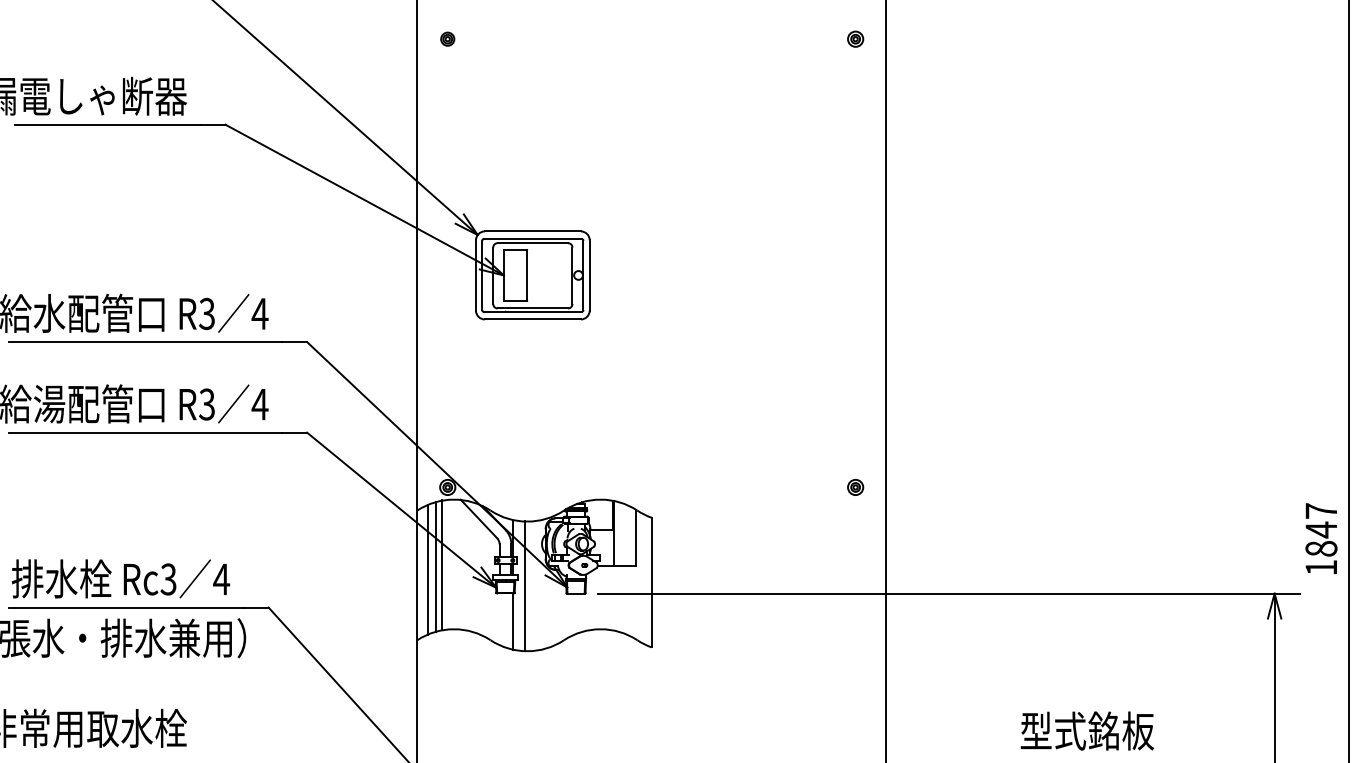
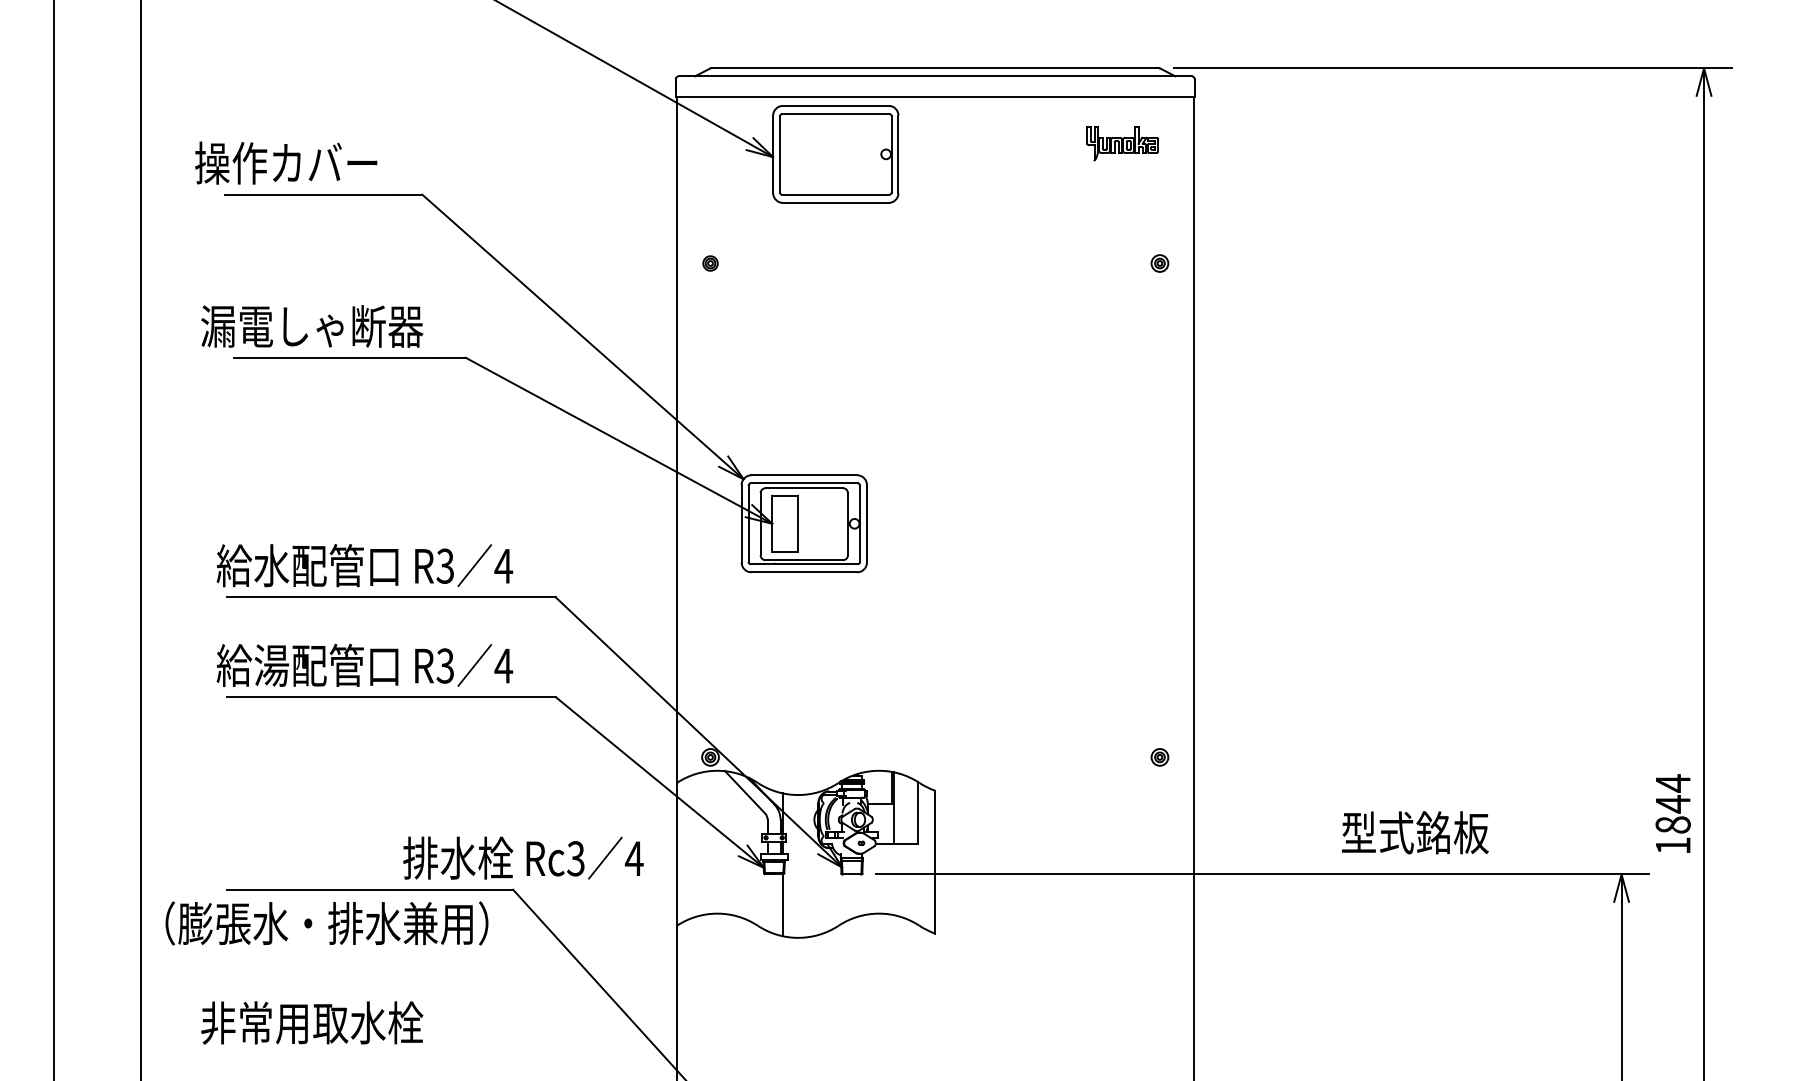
text: (1321, 511) -> (1673, 783), 1847 -> 1844
line: (442, 564) -> (704, 842), removed
line: (435, 566) -> (697, 844), removed
line: (427, 569) -> (688, 847), removed
text: (120, 578) -> (523, 857), moved
line: (524, 585) -> (795, 865), removed
text: (1087, 730) -> (1415, 832), moved

